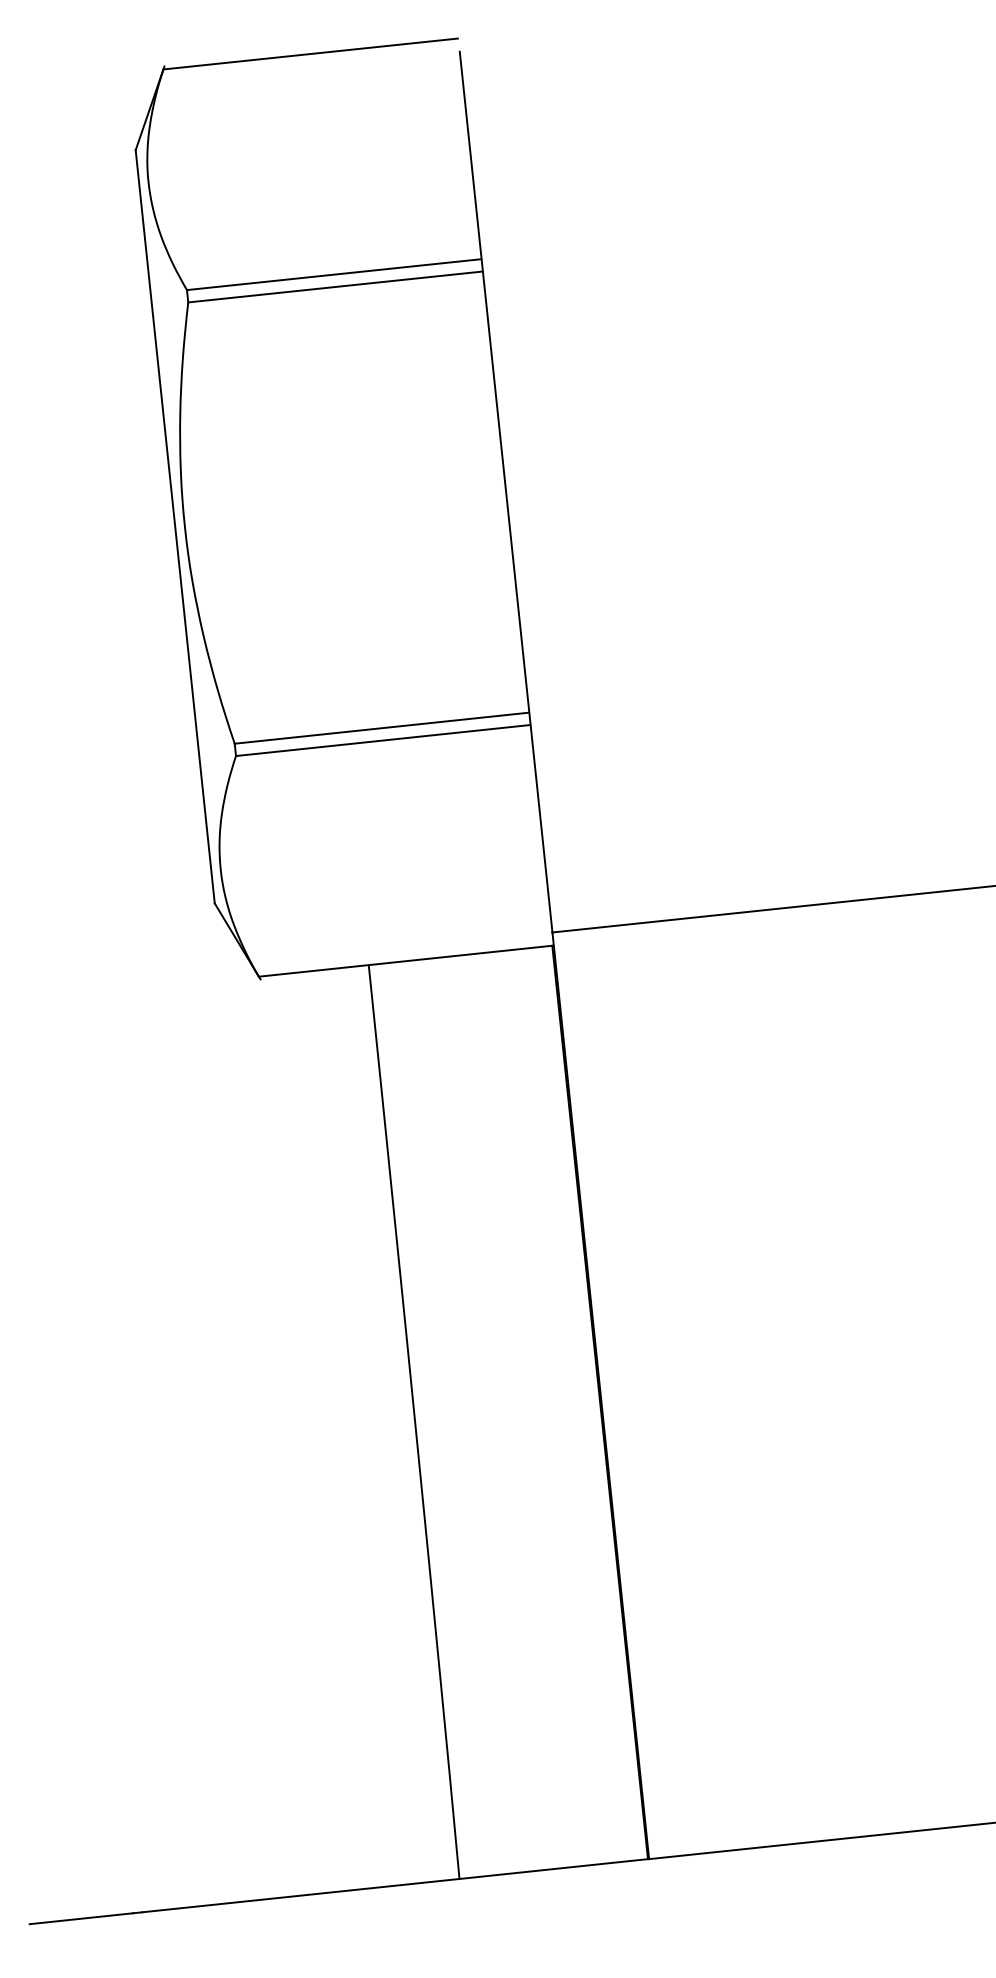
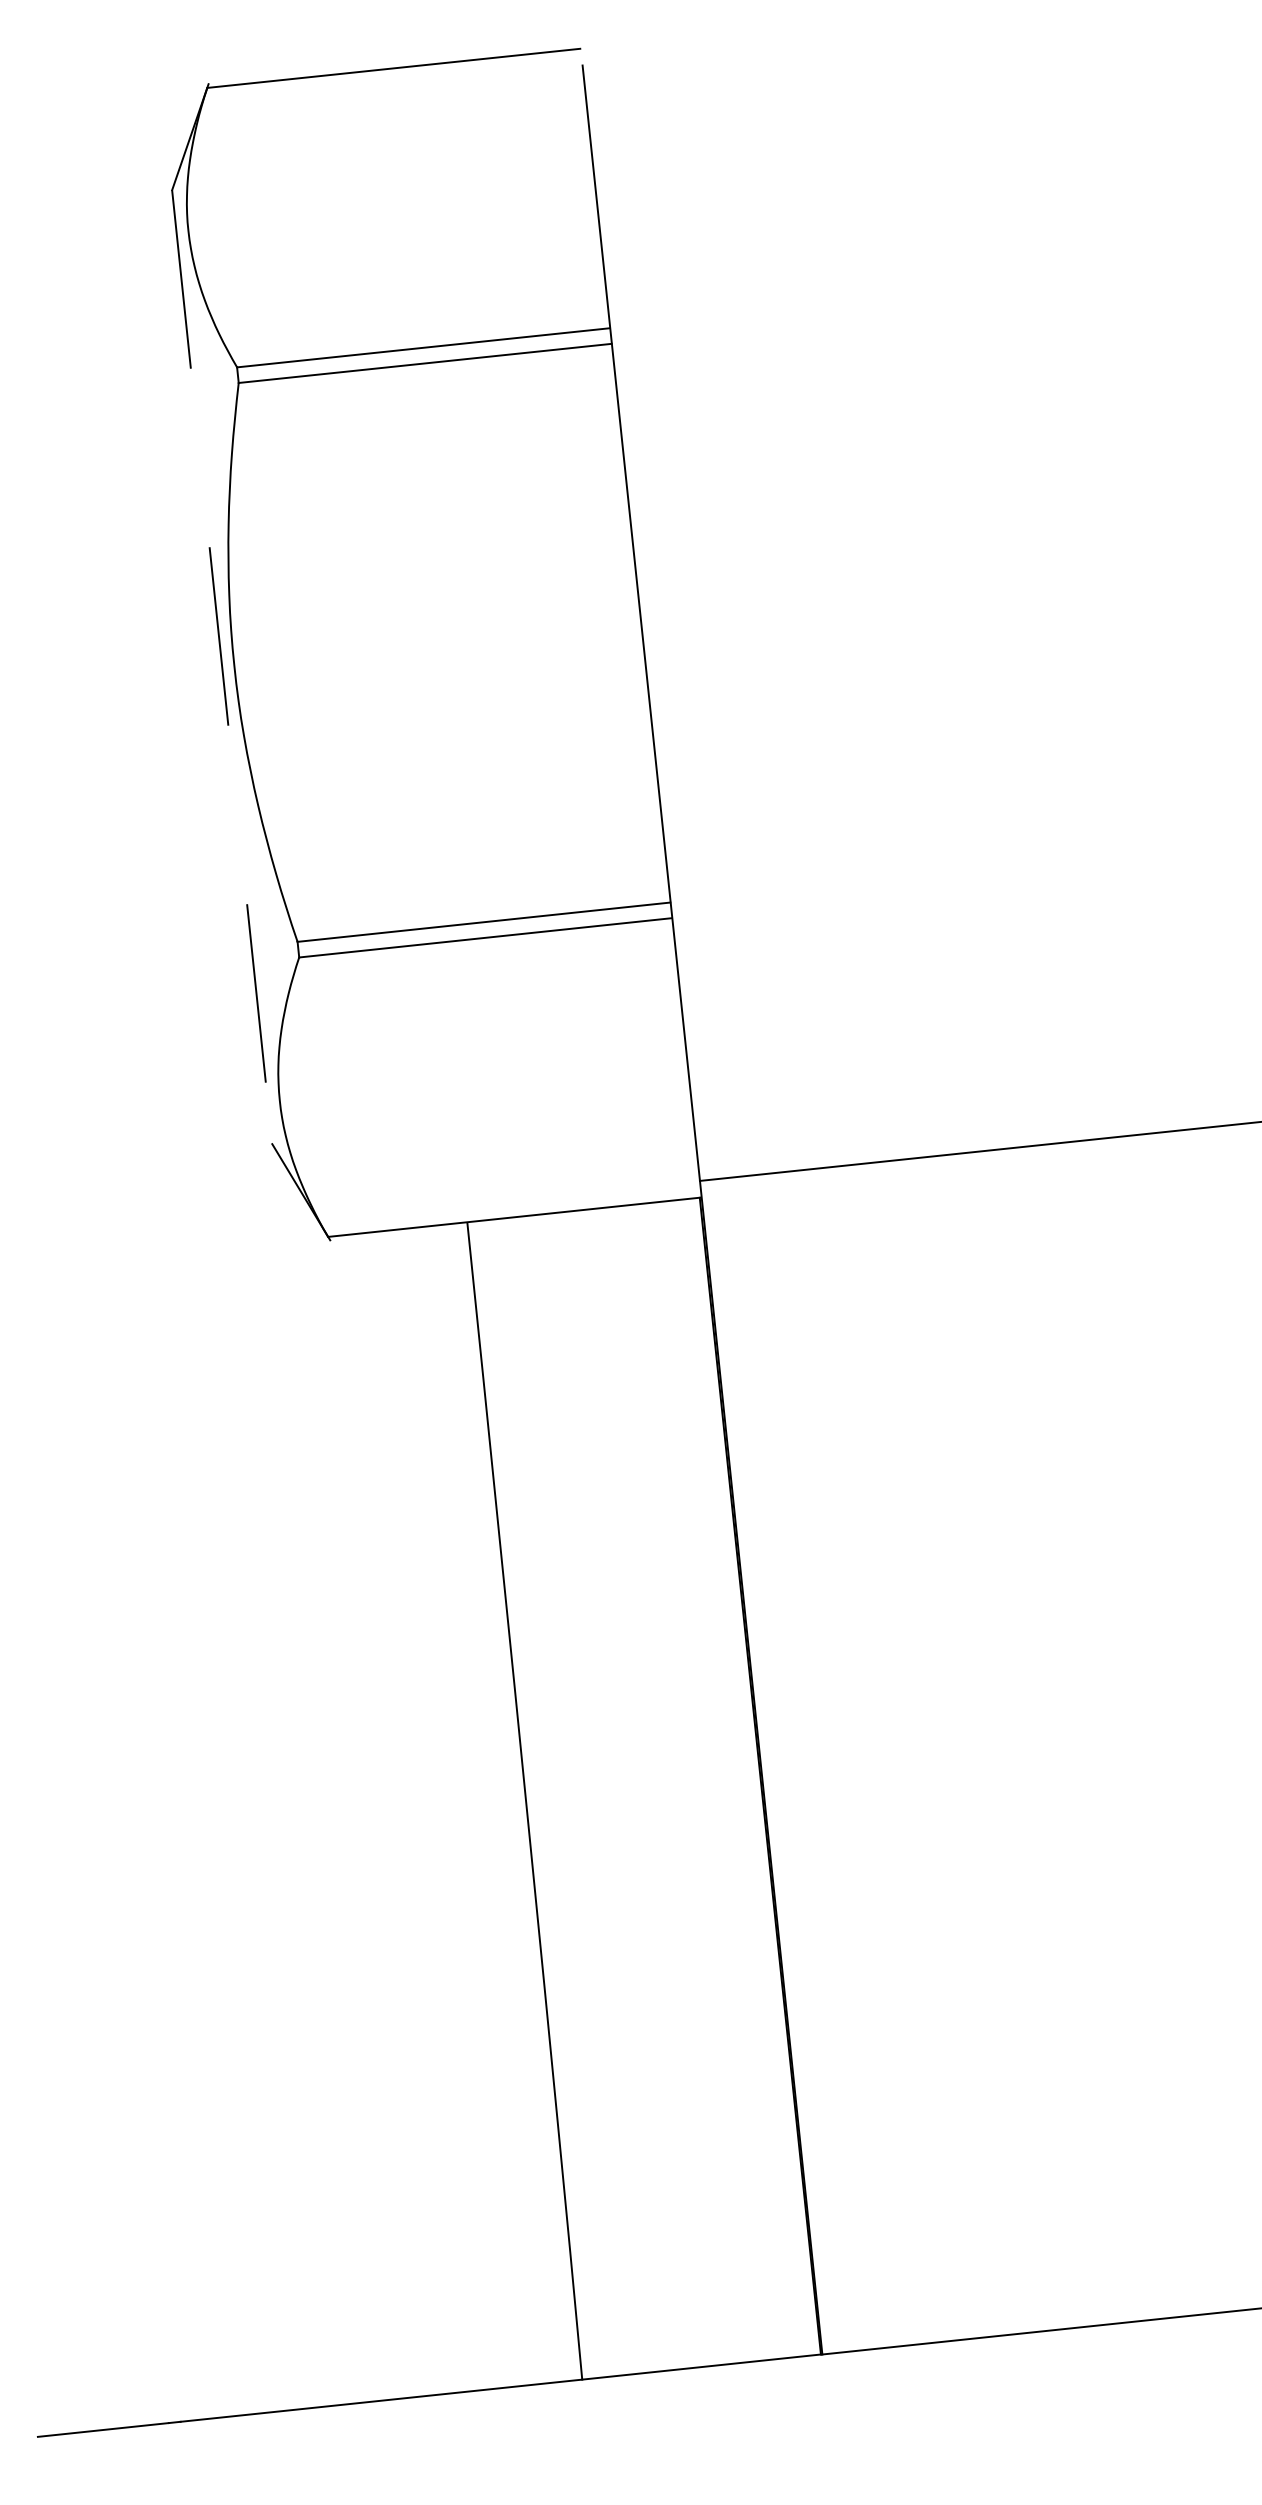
line: (175, 527) -> (222, 667), solid -> dashed

